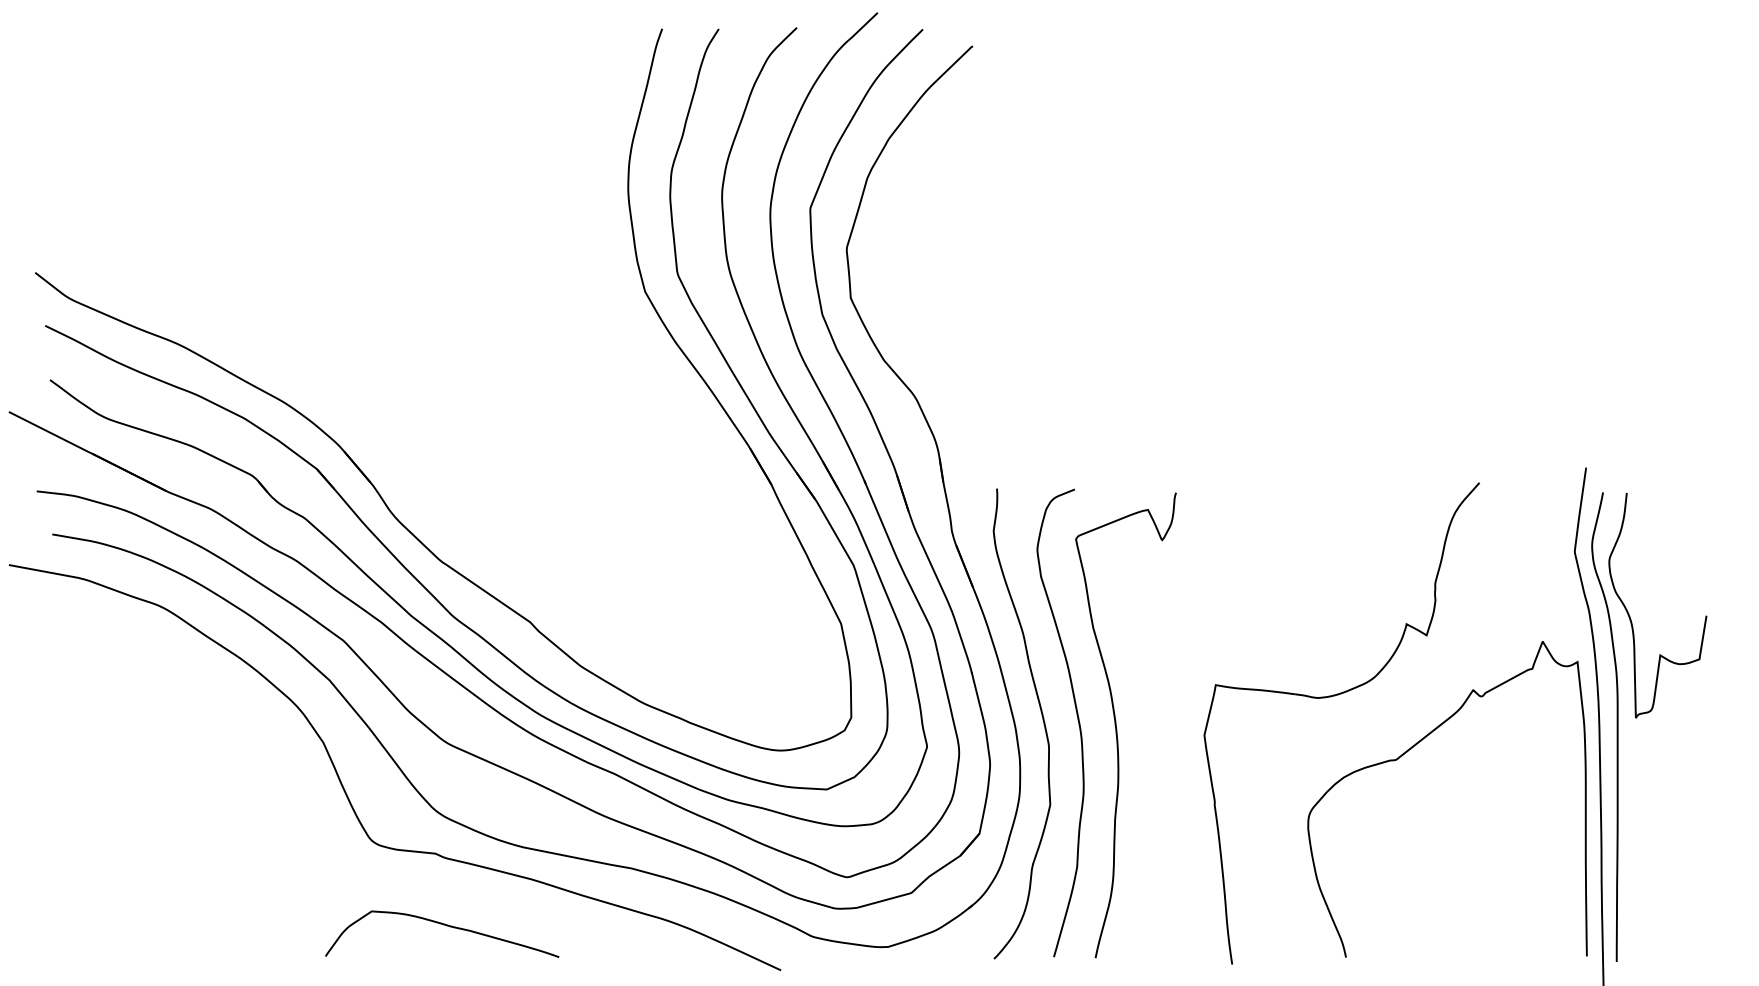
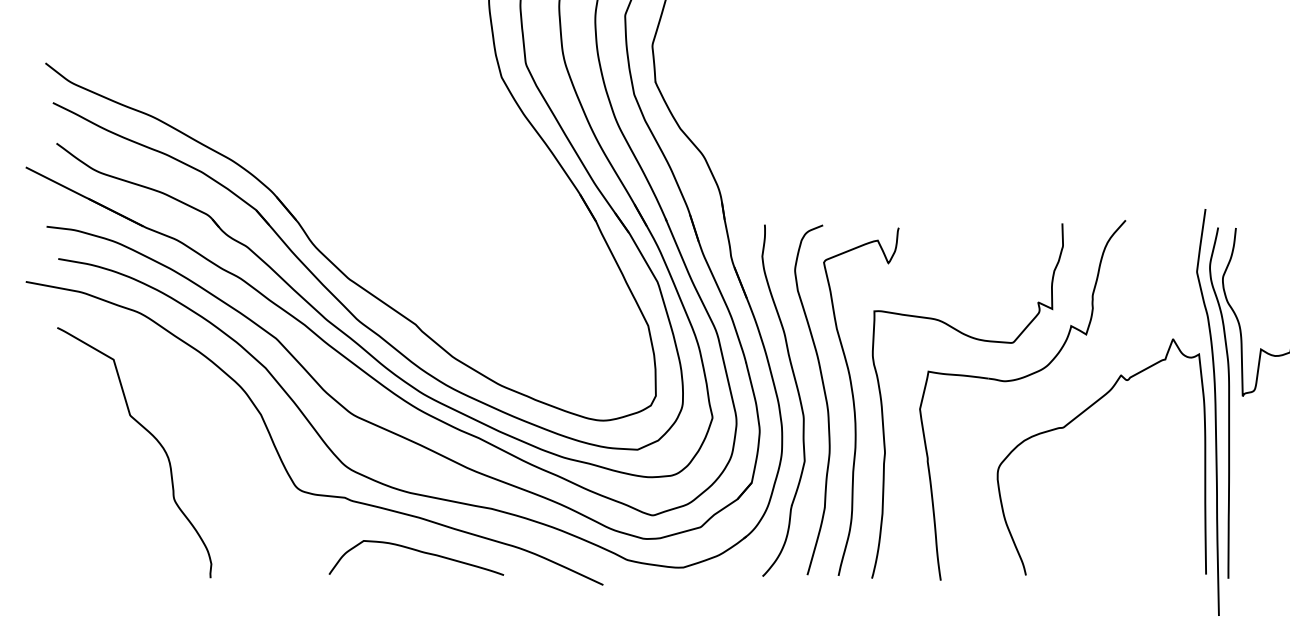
curve: (1287, 644) -> (982, 341), added
curve: (176, 769) -> (151, 434), added
curve: (443, 925) -> (417, 551), moved

